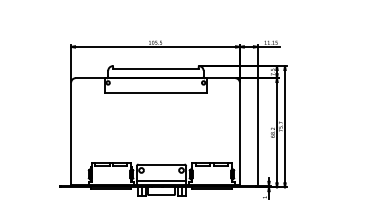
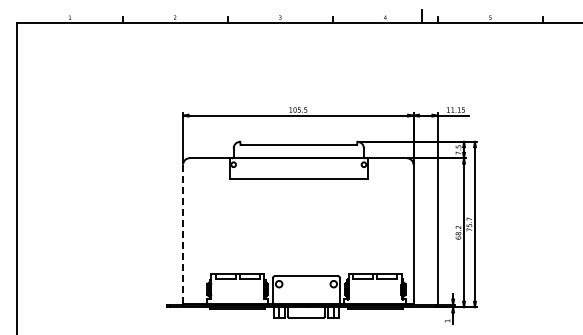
line: (71, 134) -> (183, 234), solid -> dashed
line: (161, 180) -> (306, 298), removed

